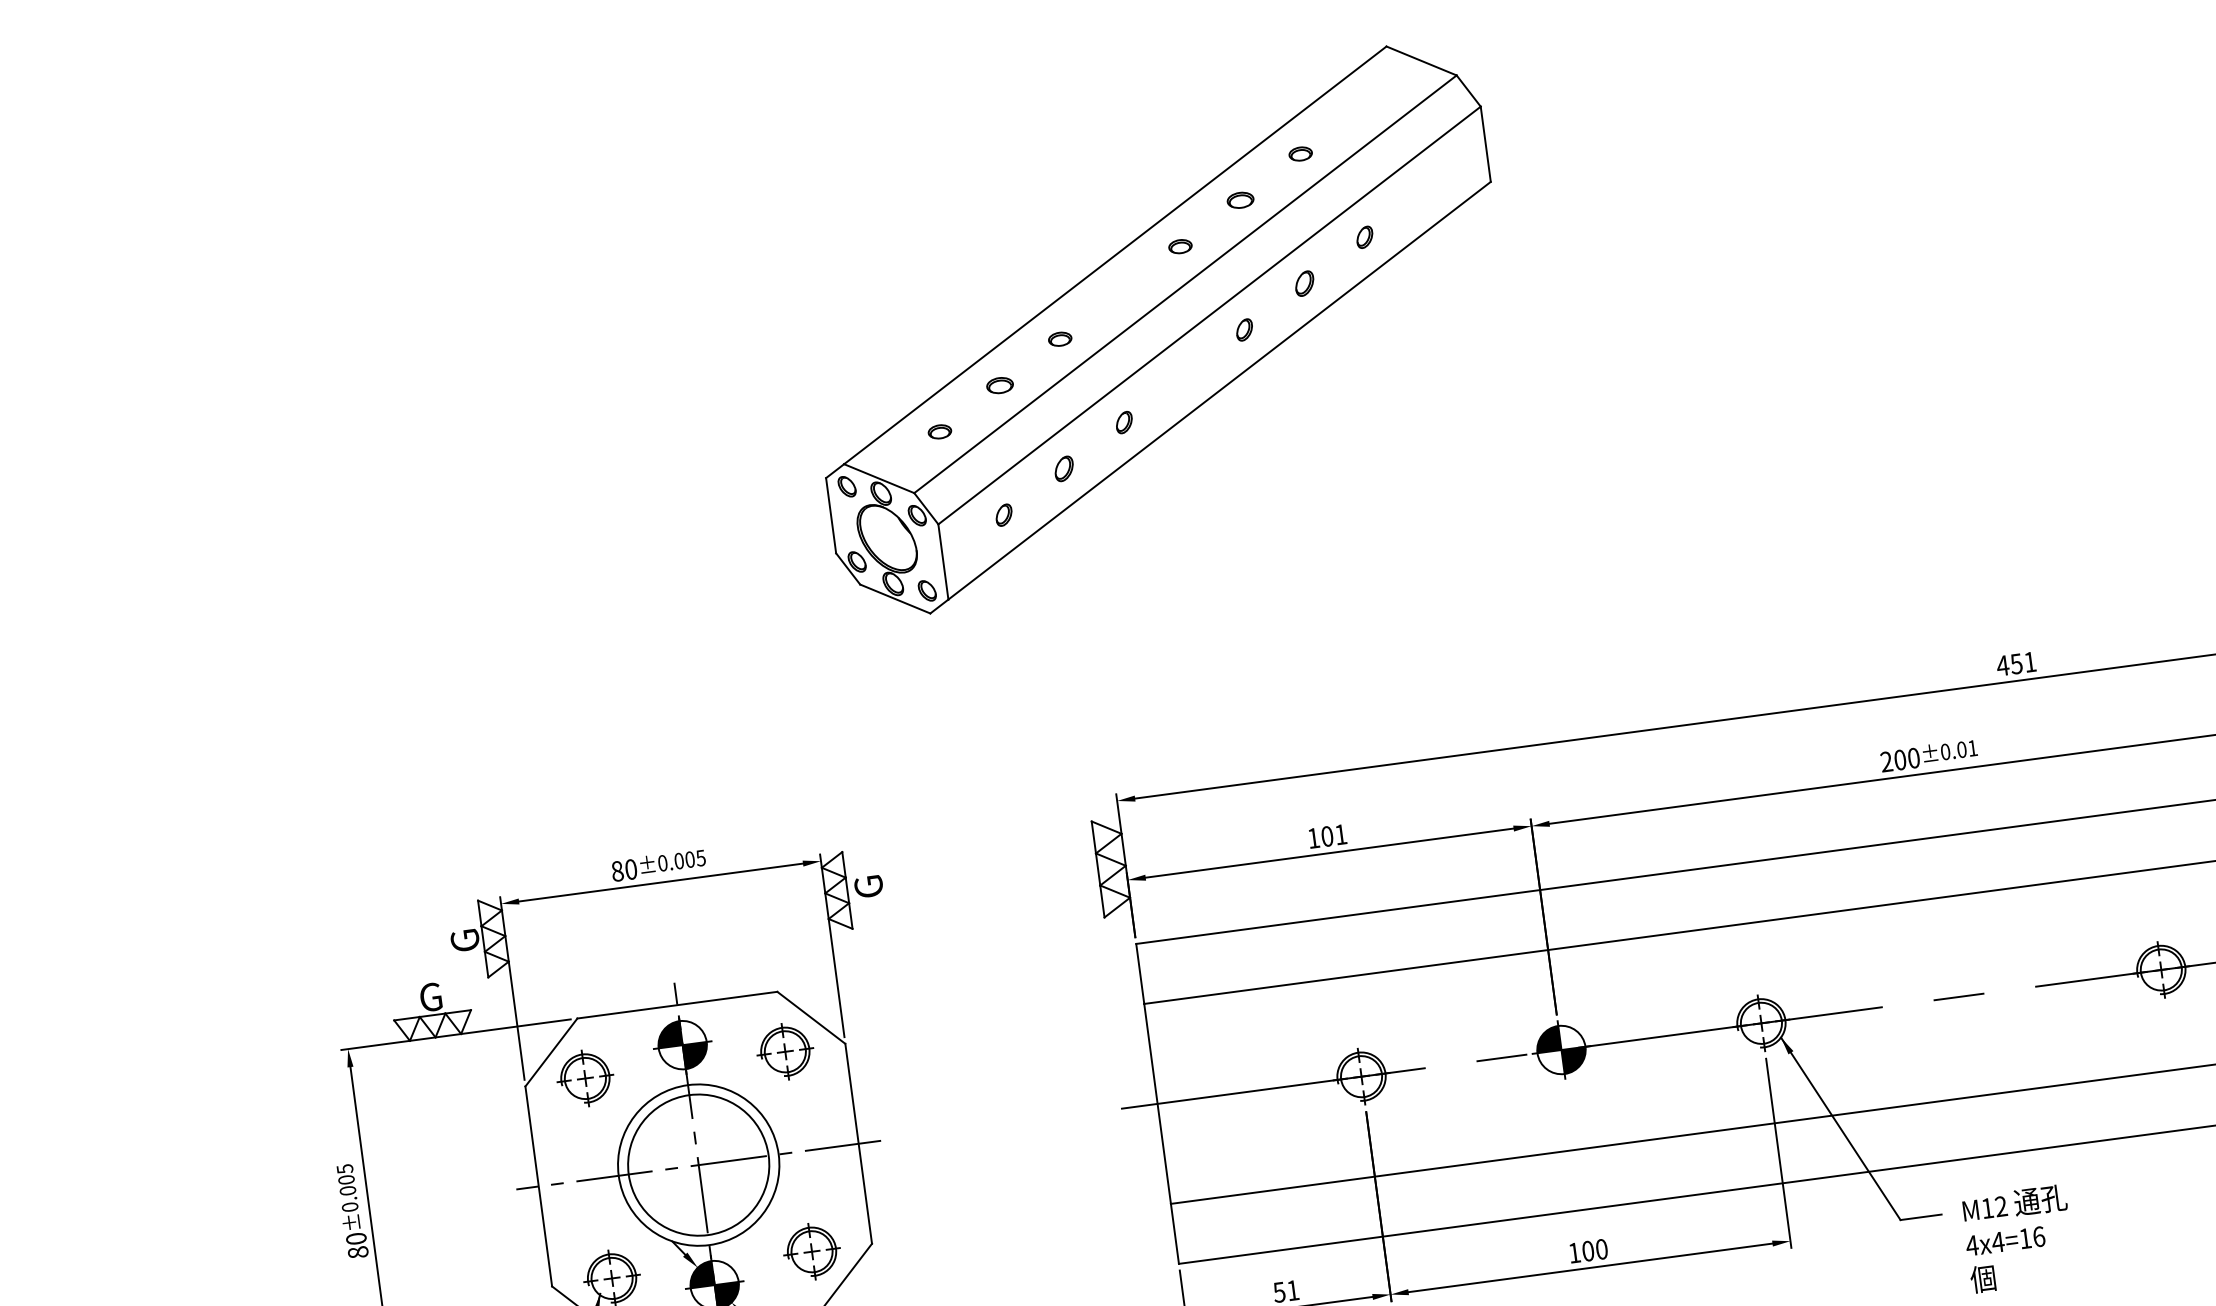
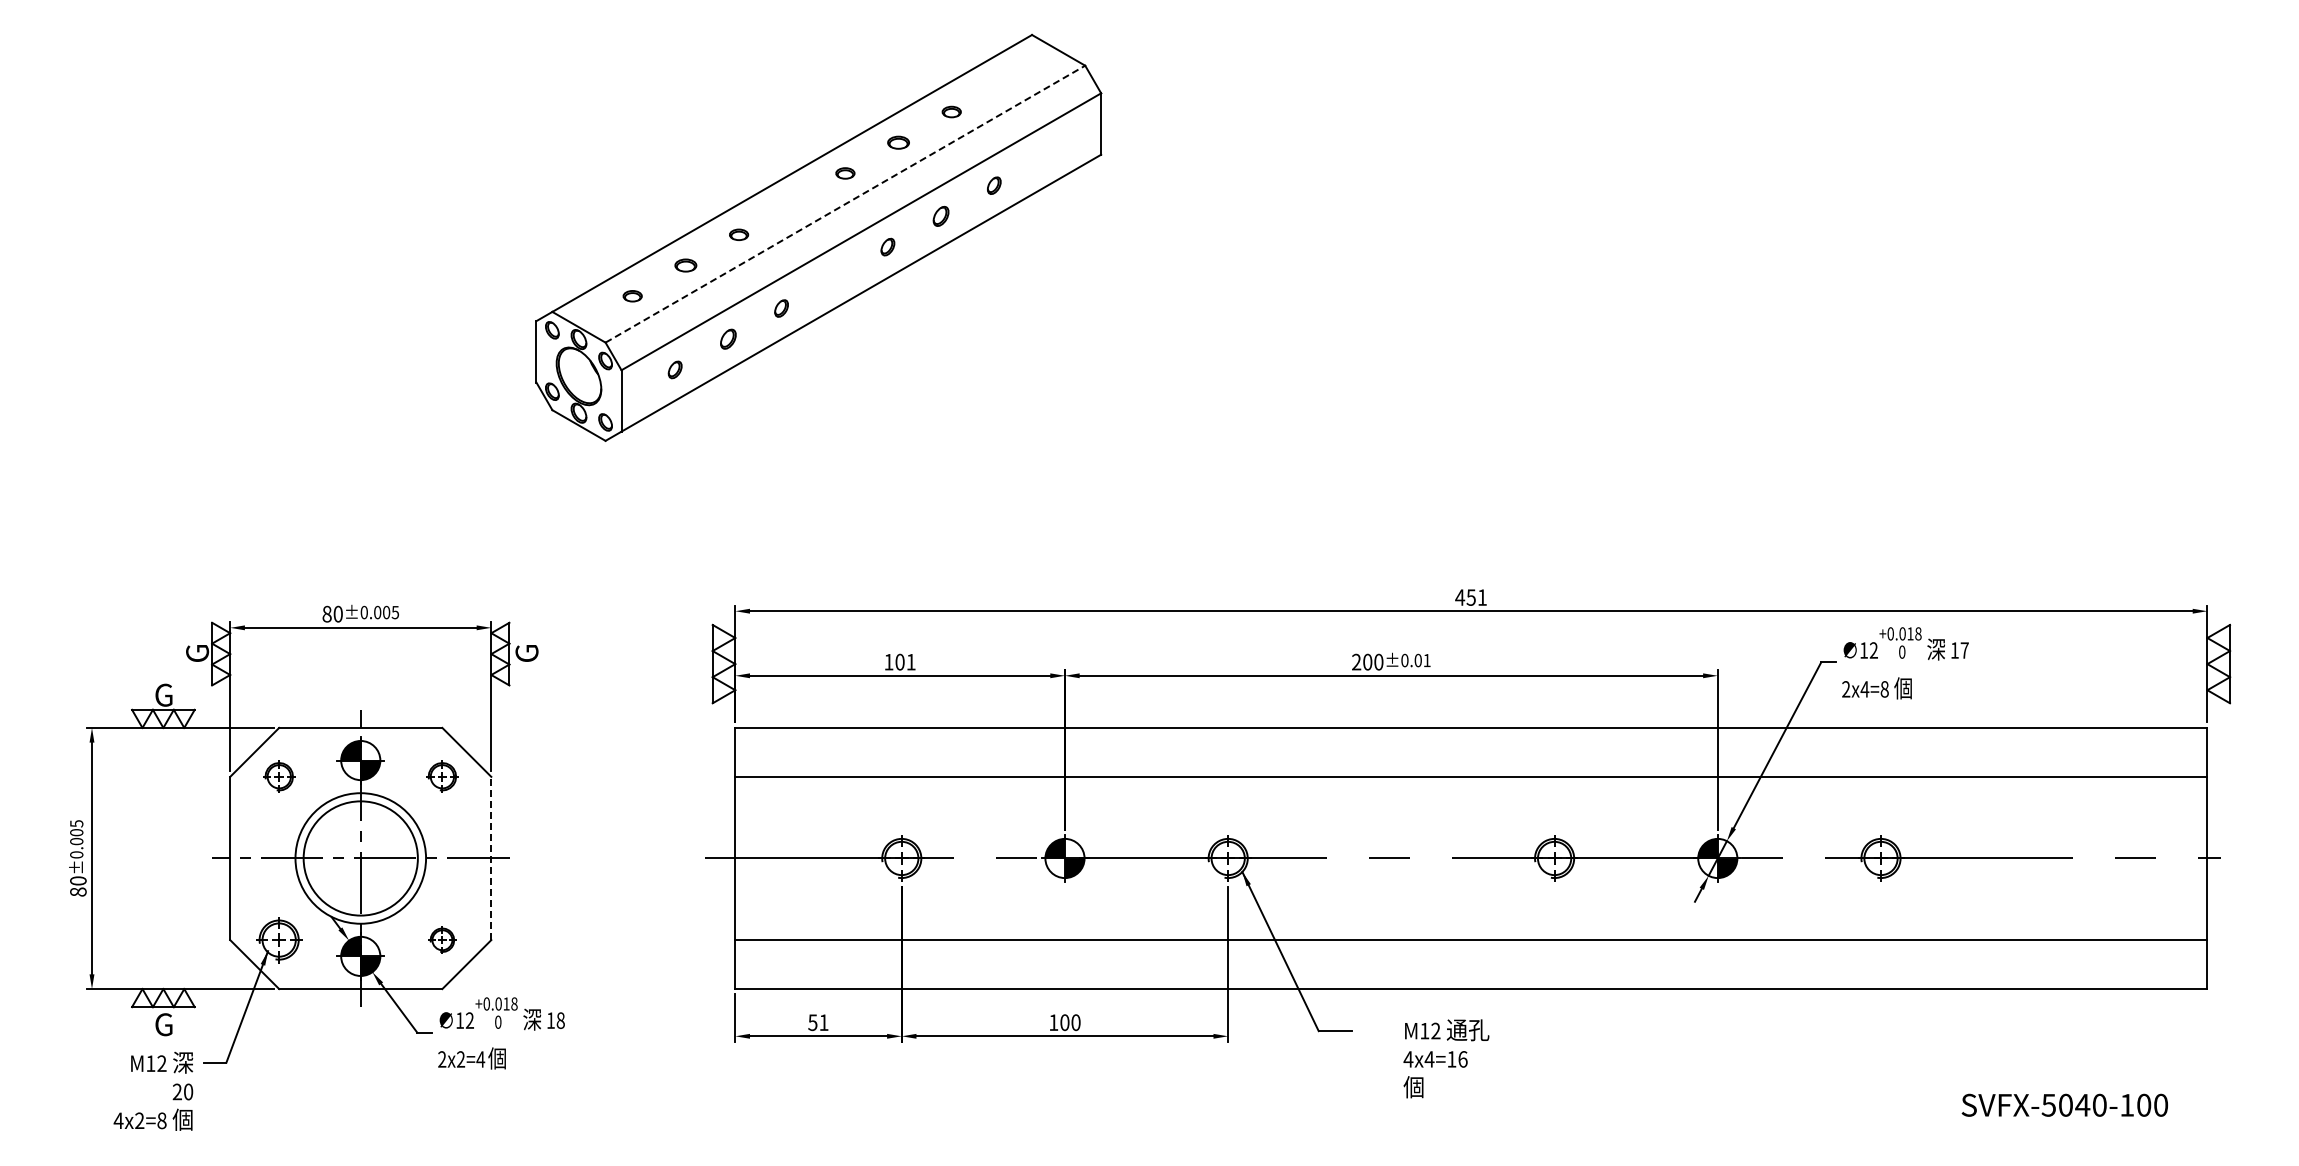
line: (1185, 284) -> (845, 204), solid -> dashed
part: (785, 1051) -> (442, 776), size x0.7
part: (585, 1077) -> (279, 776), size x0.7
line: (858, 1143) -> (491, 858), solid -> dashed
text: (2018, 1238) -> (1446, 1058), moved
part: (812, 1252) -> (442, 940), size x0.6

